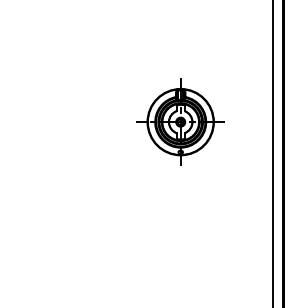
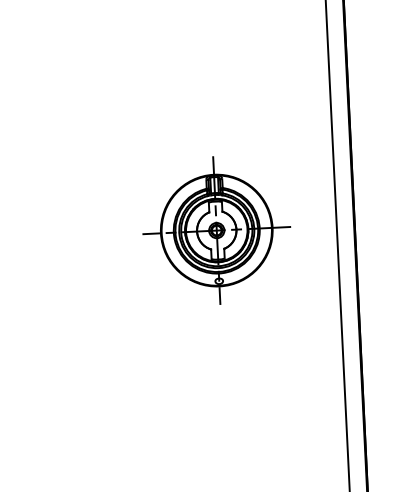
part: (180, 121) -> (216, 229), moved

